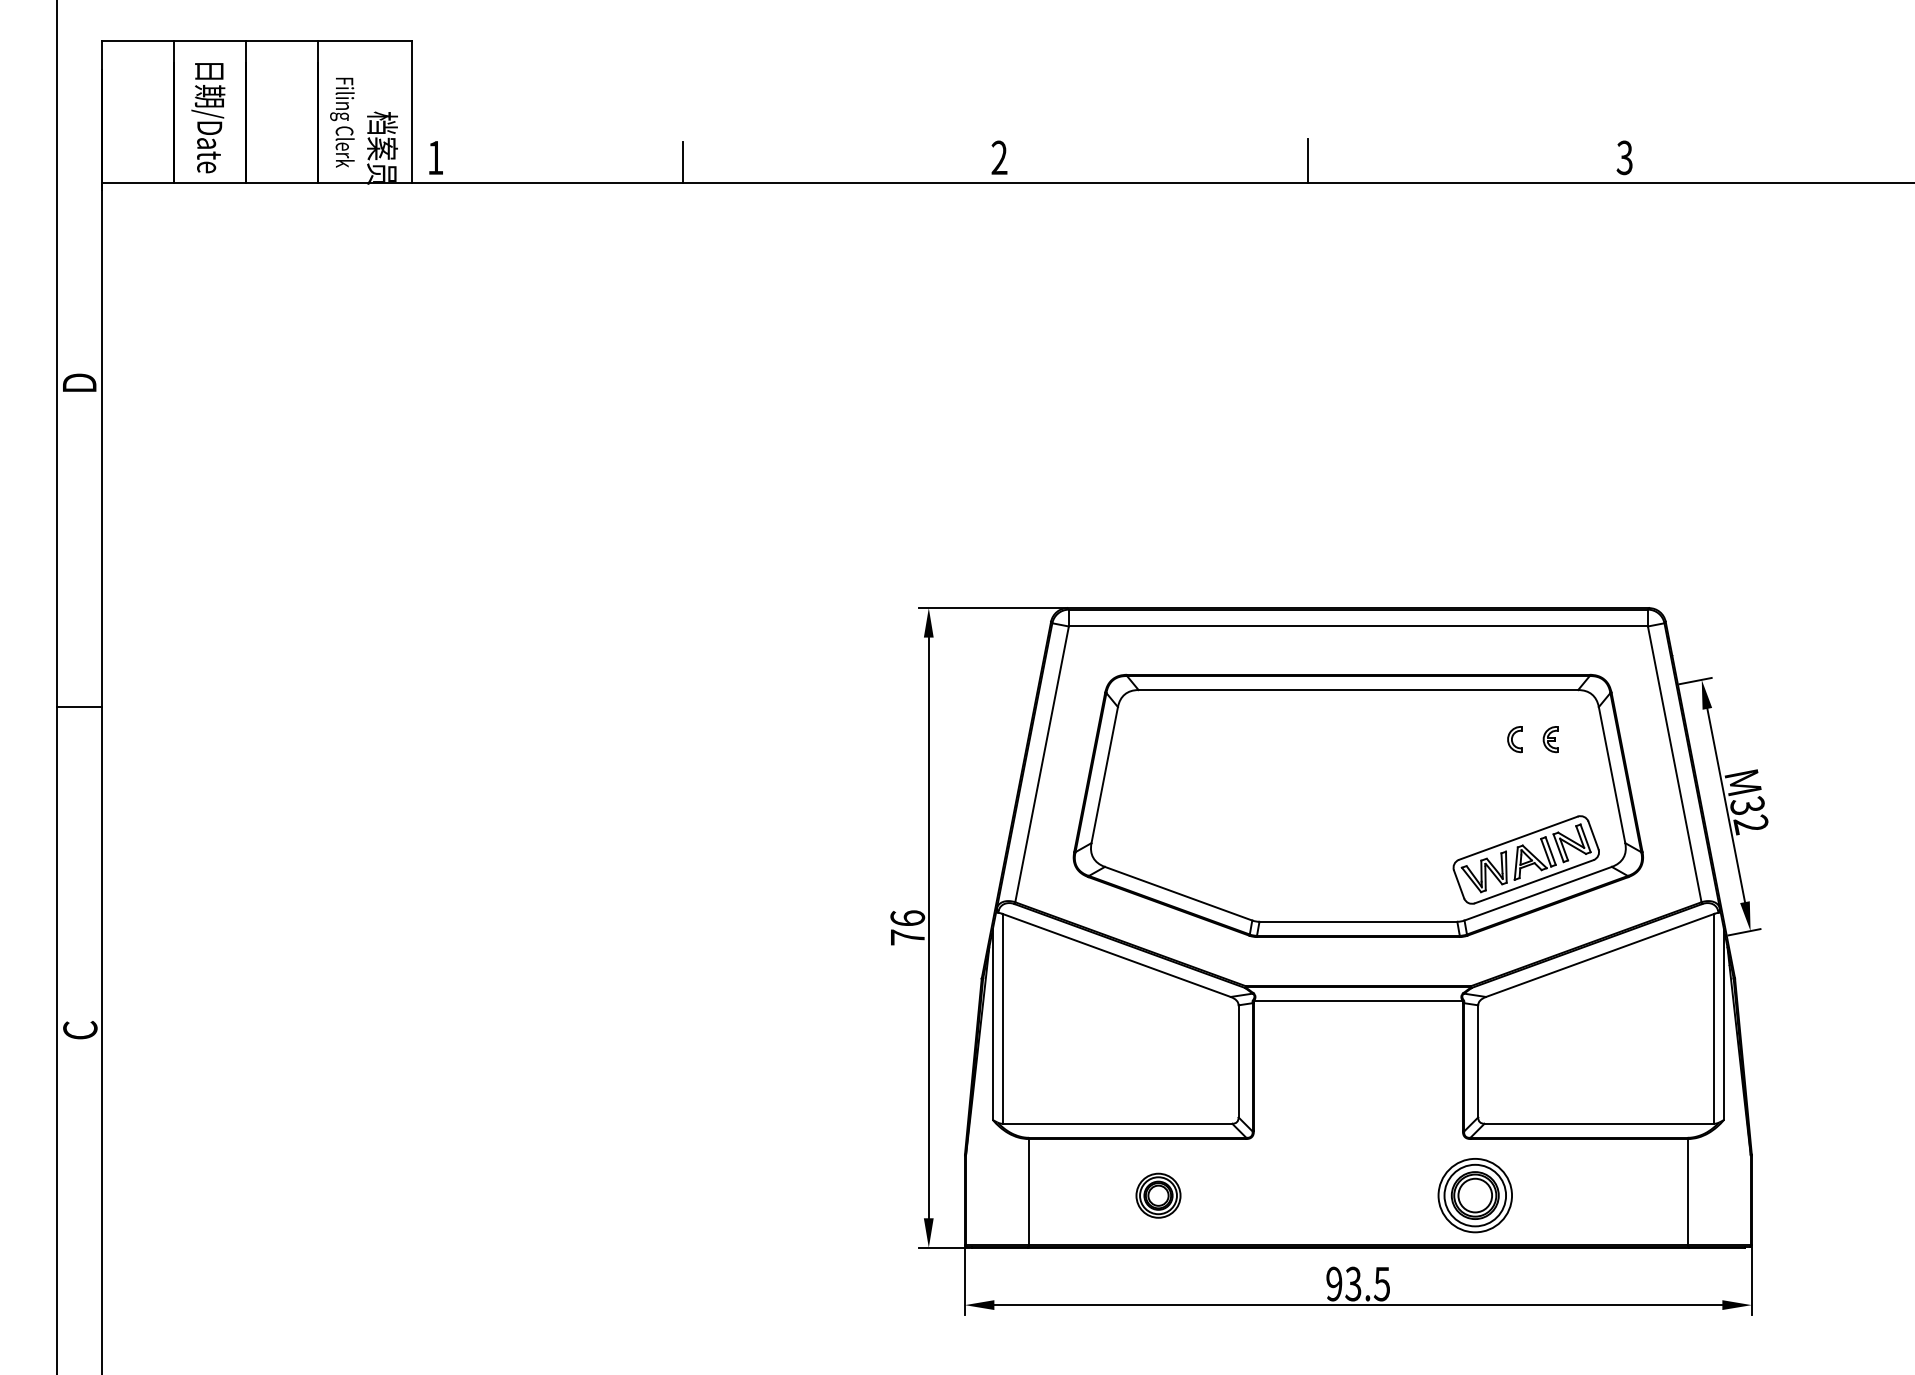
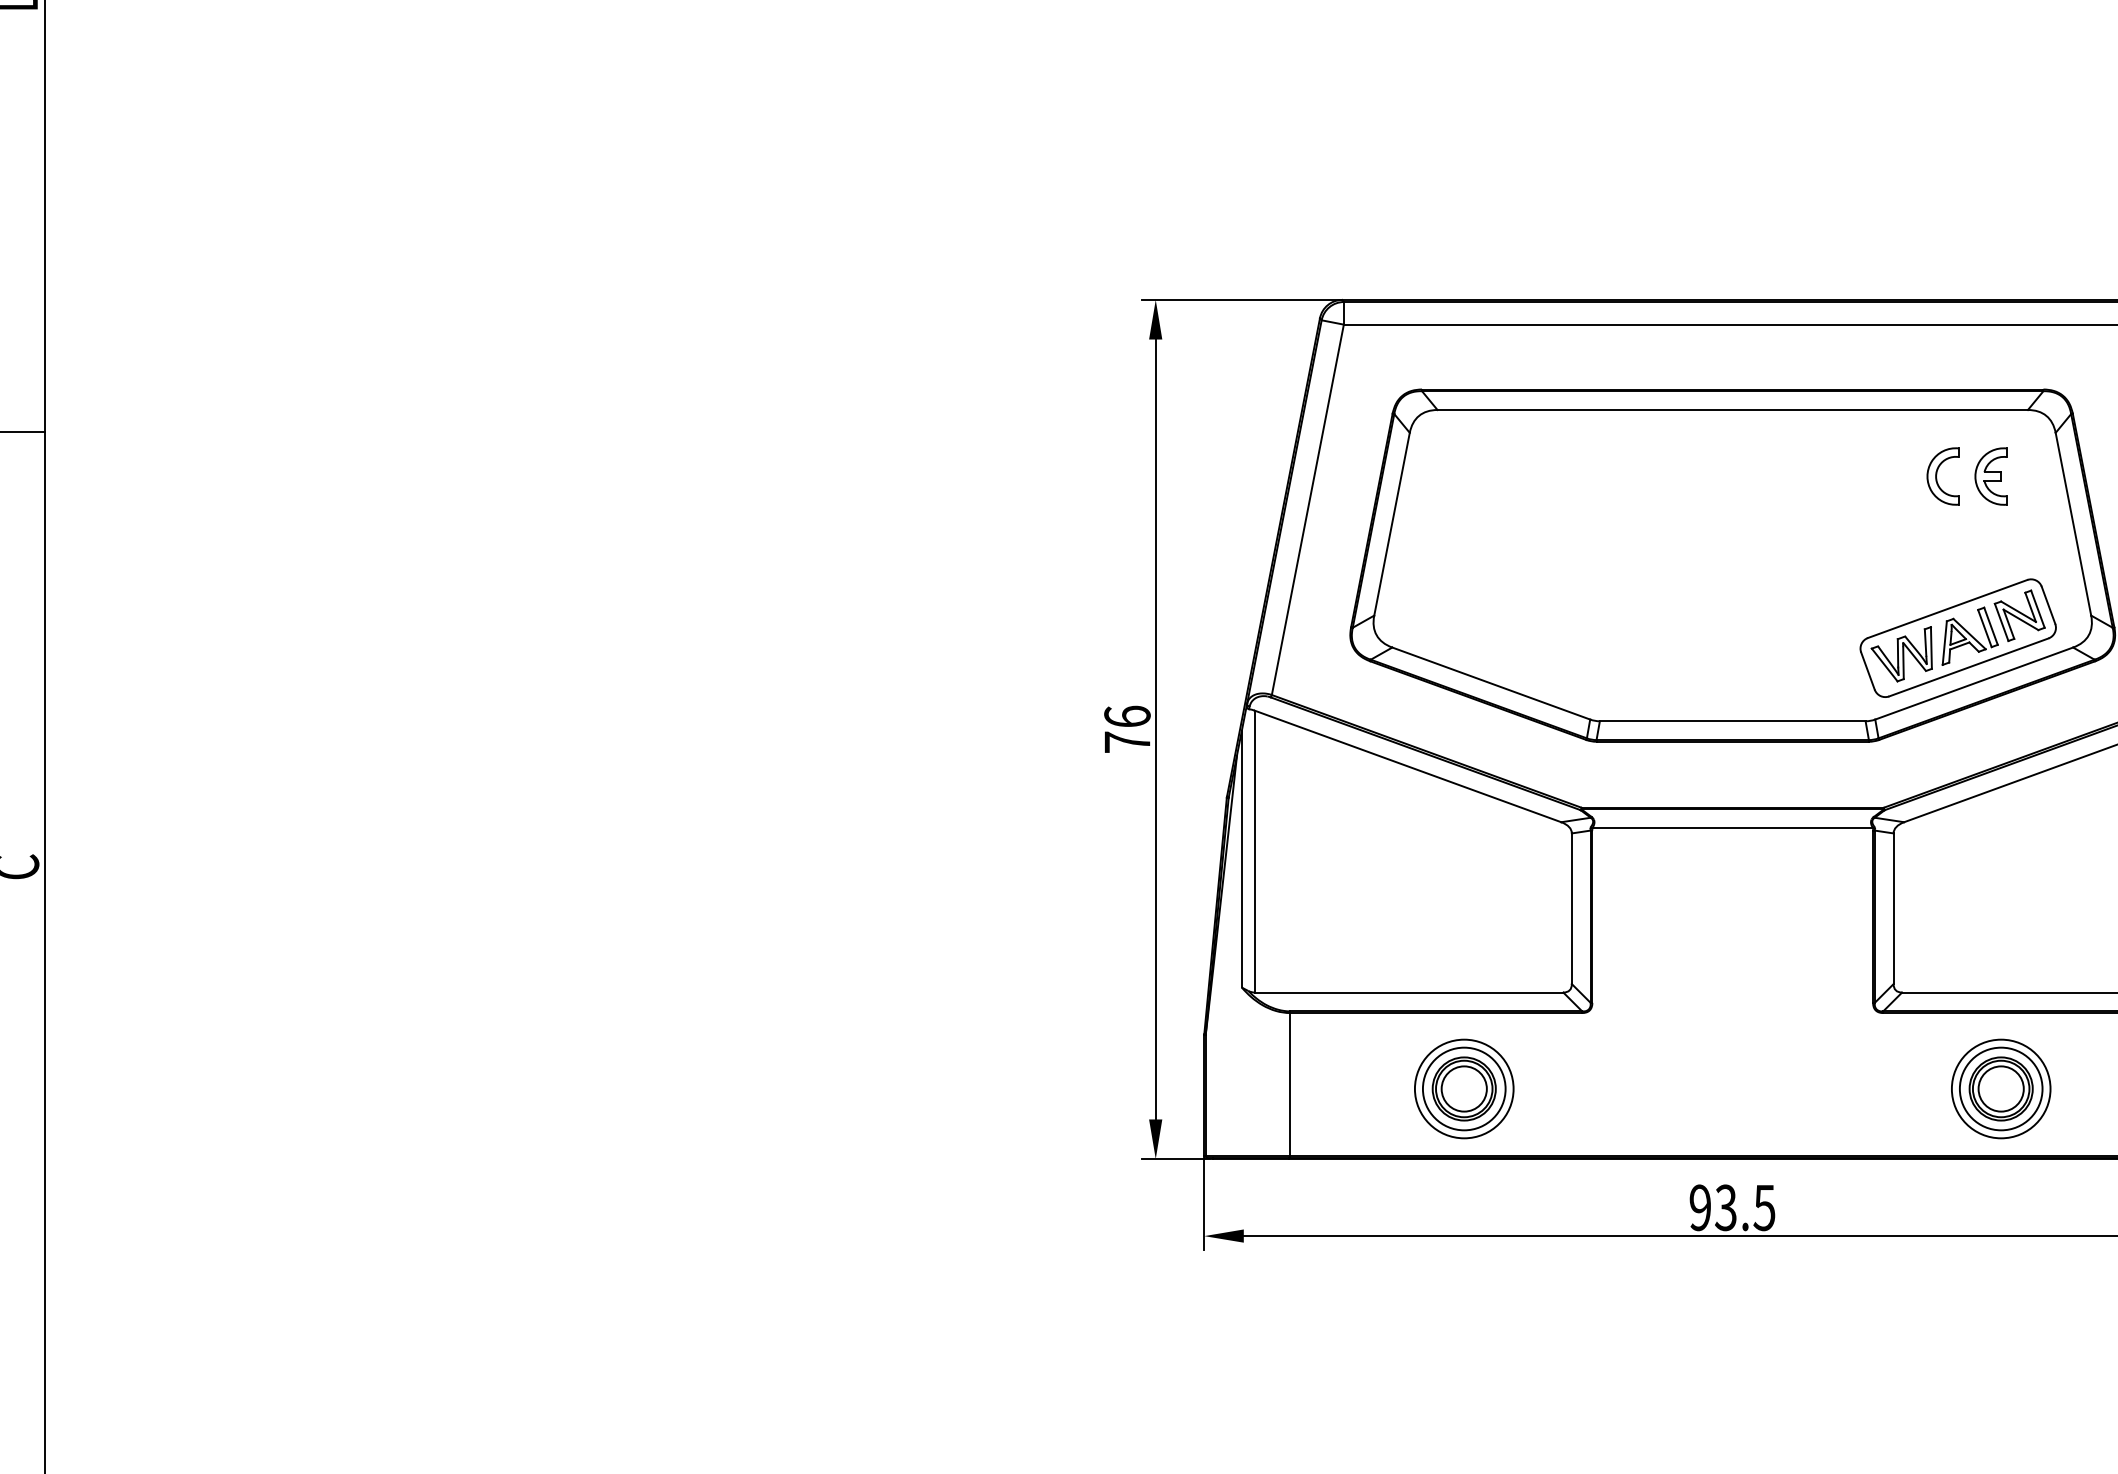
part: (1514, 739) -> (1942, 476), size x1.67
part: (1550, 739) -> (1990, 476), size x1.67
part: (1158, 1195) -> (1464, 1088), size x1.67
part: (1474, 1195) -> (2000, 1088), moved

